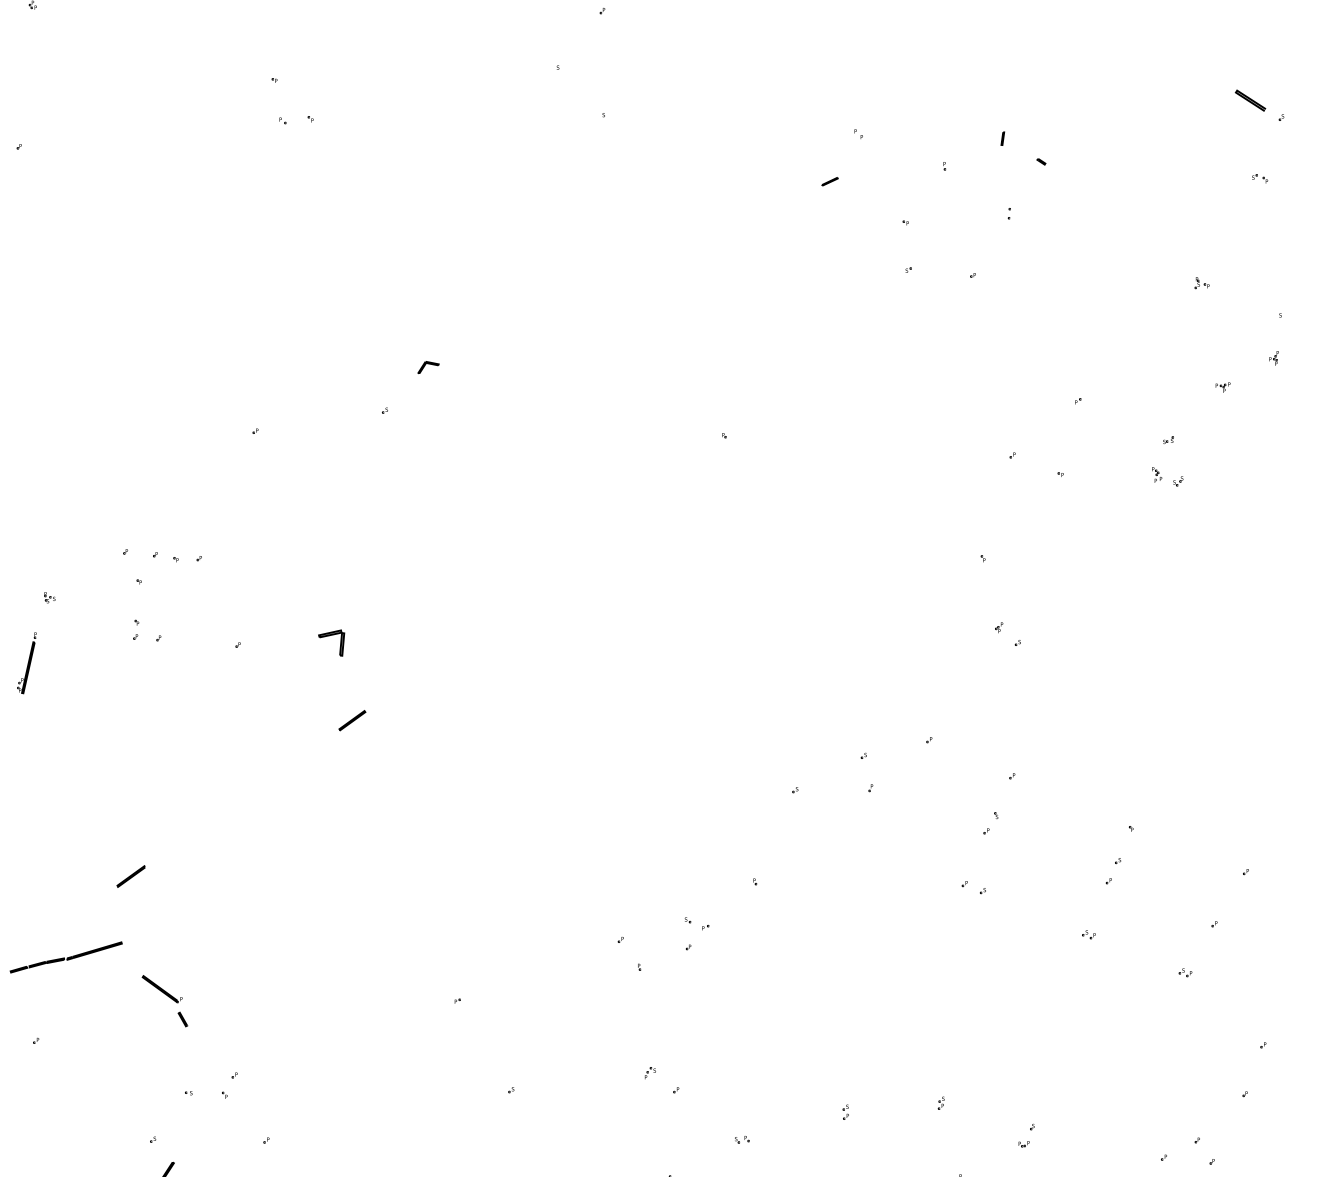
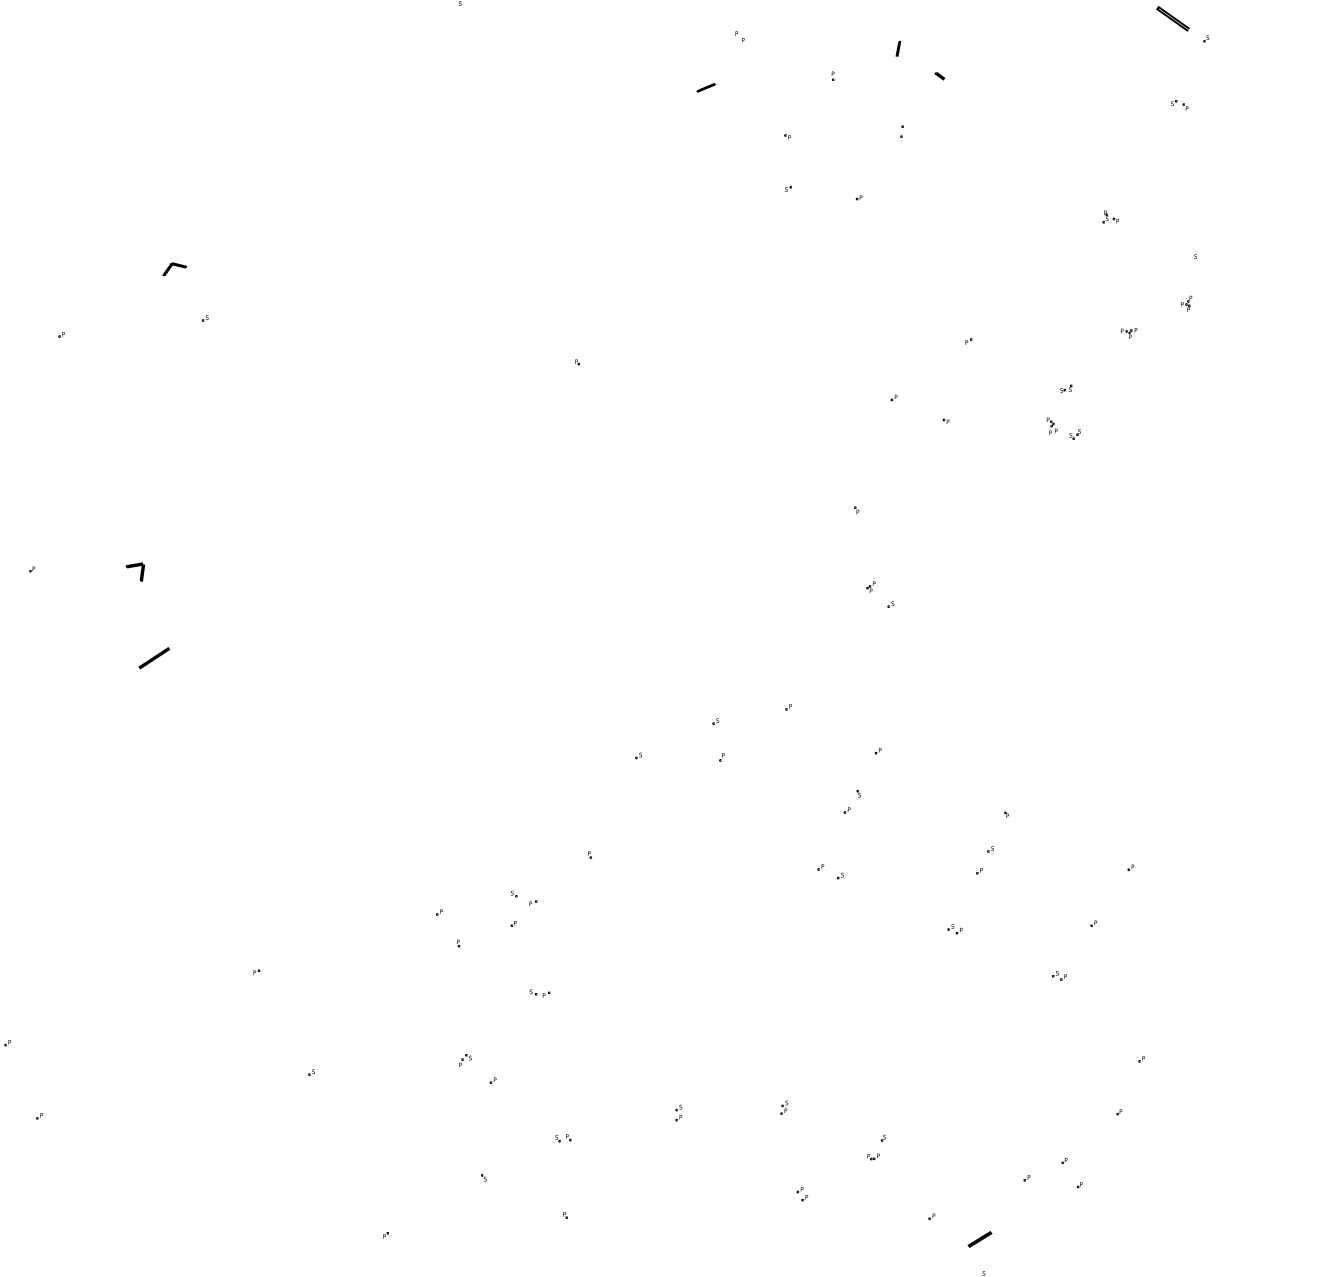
part: (428, 367) -> (174, 269), moved
part: (331, 642) -> (135, 571), size x0.62
part: (715, 1009) -> (540, 993), added

